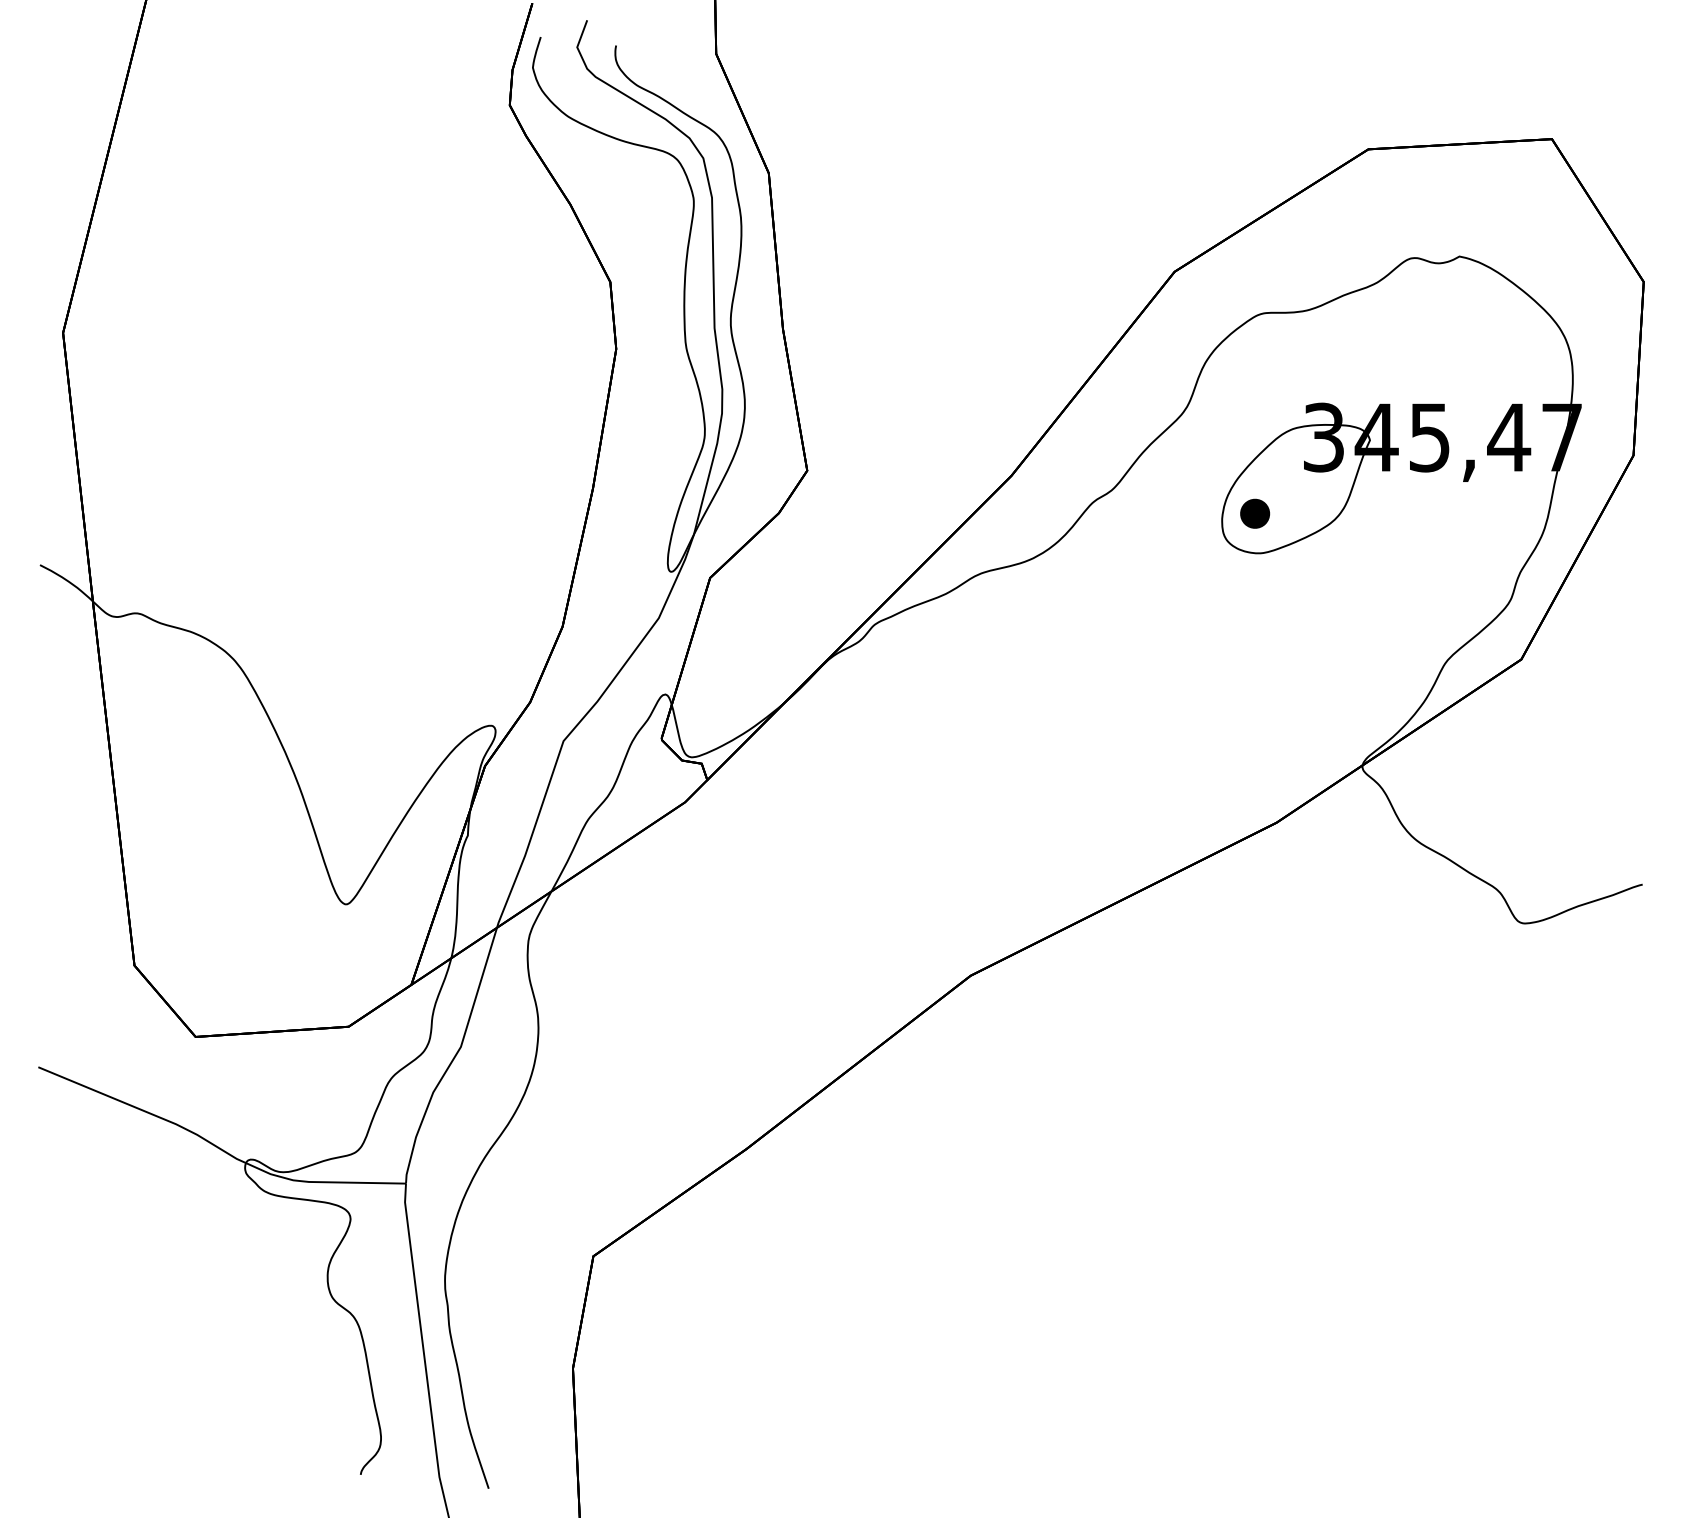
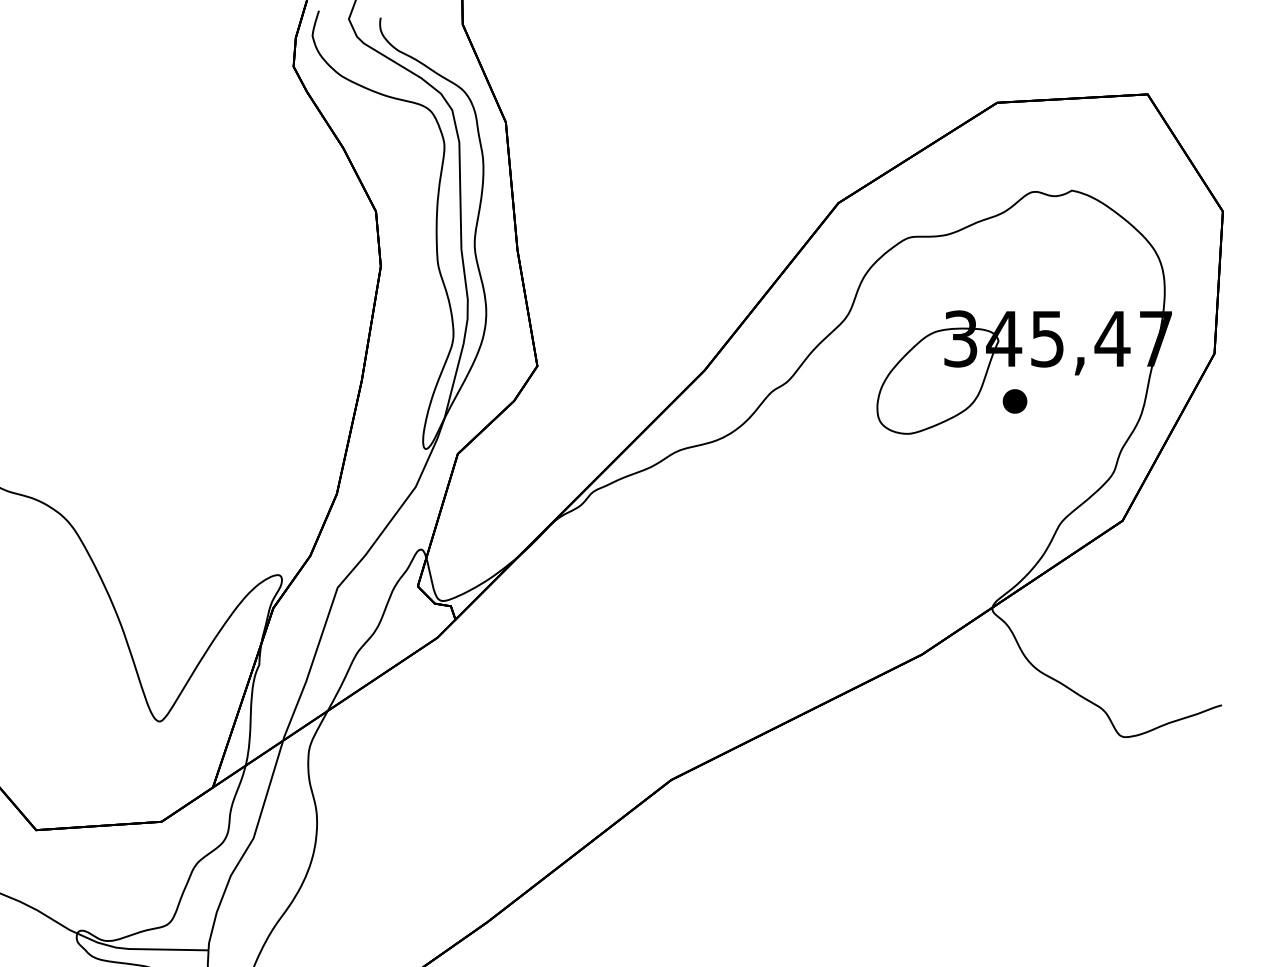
part: (1255, 513) -> (1015, 401), moved

